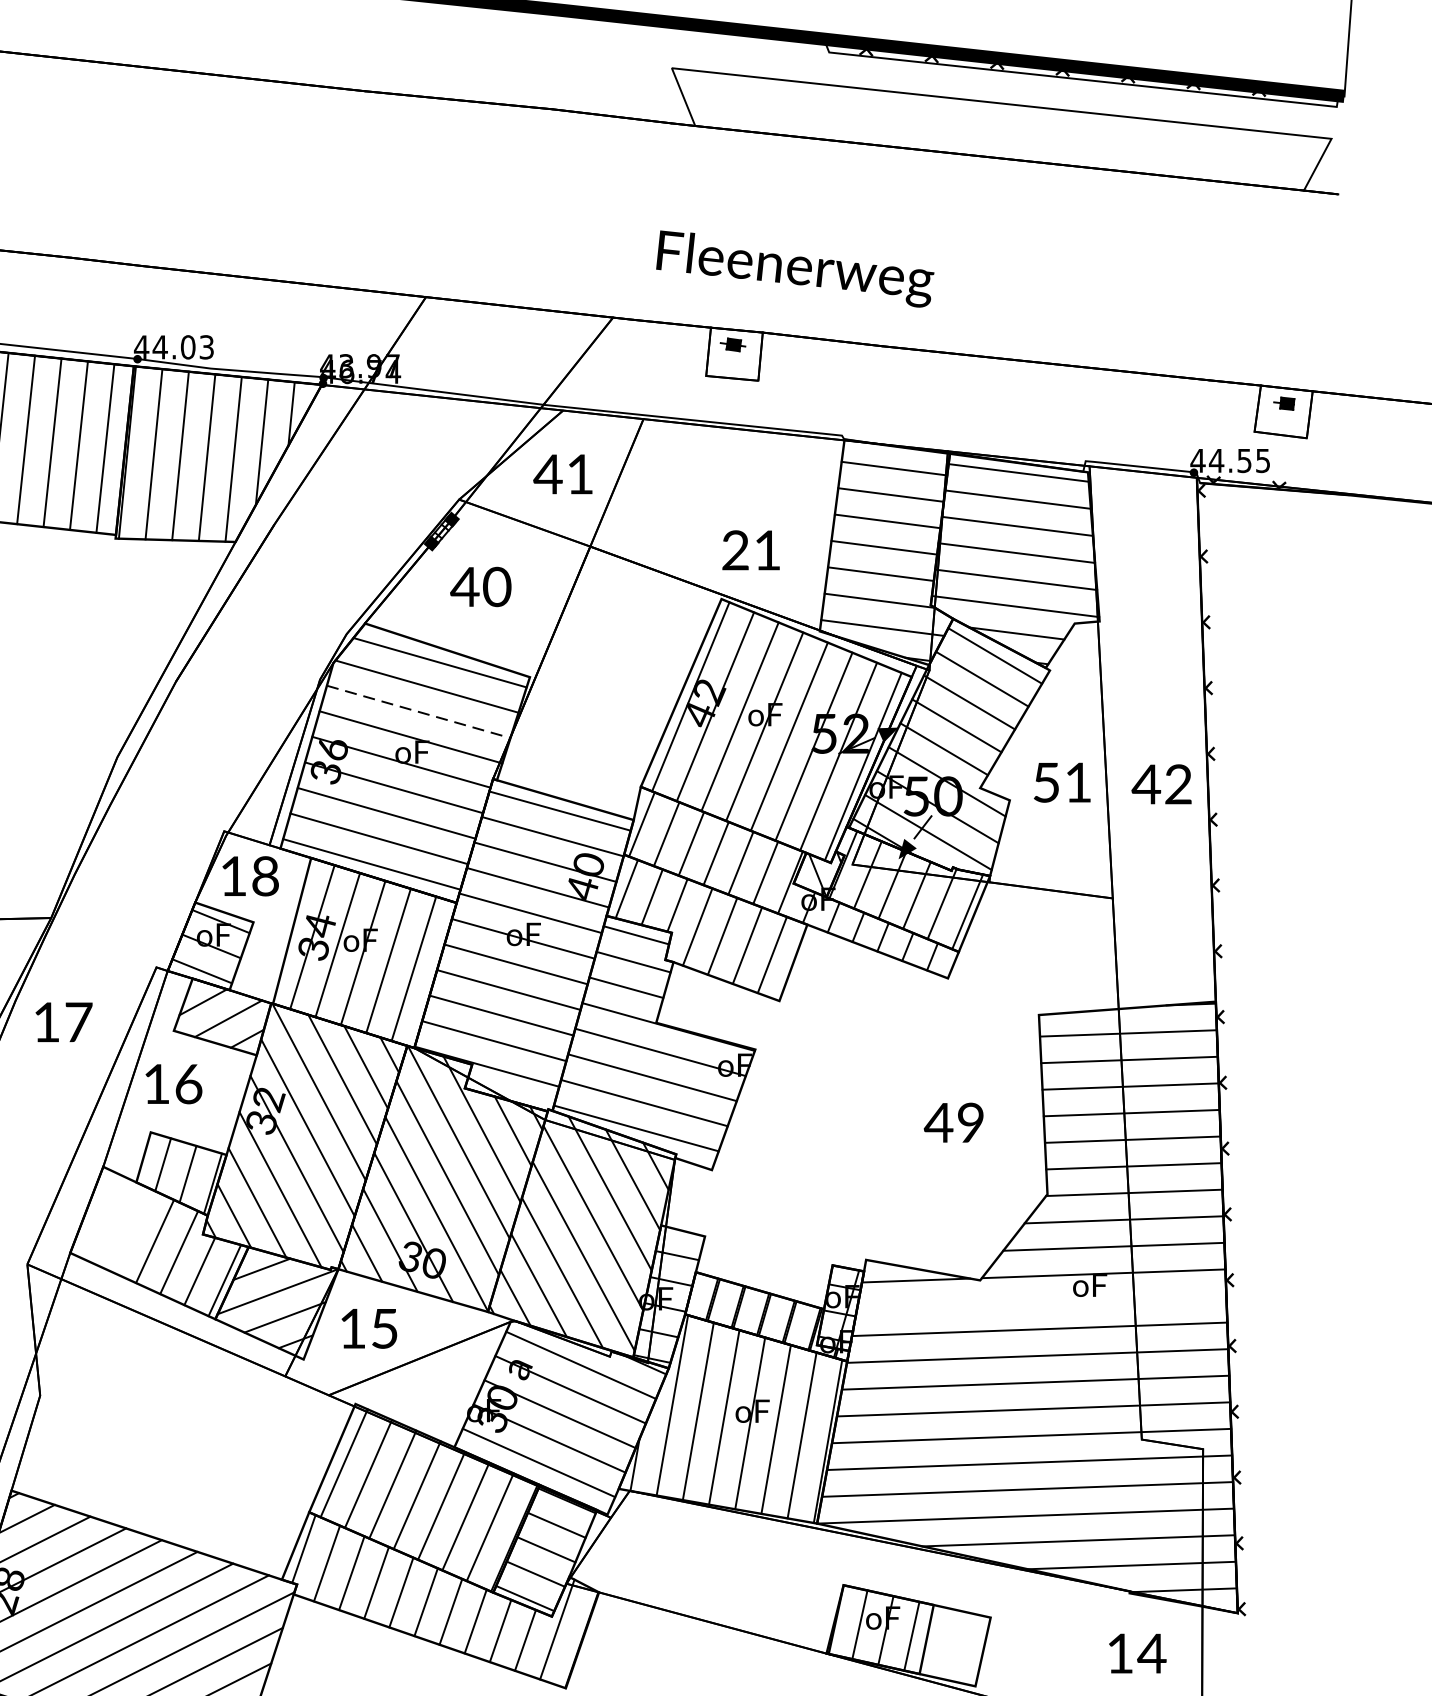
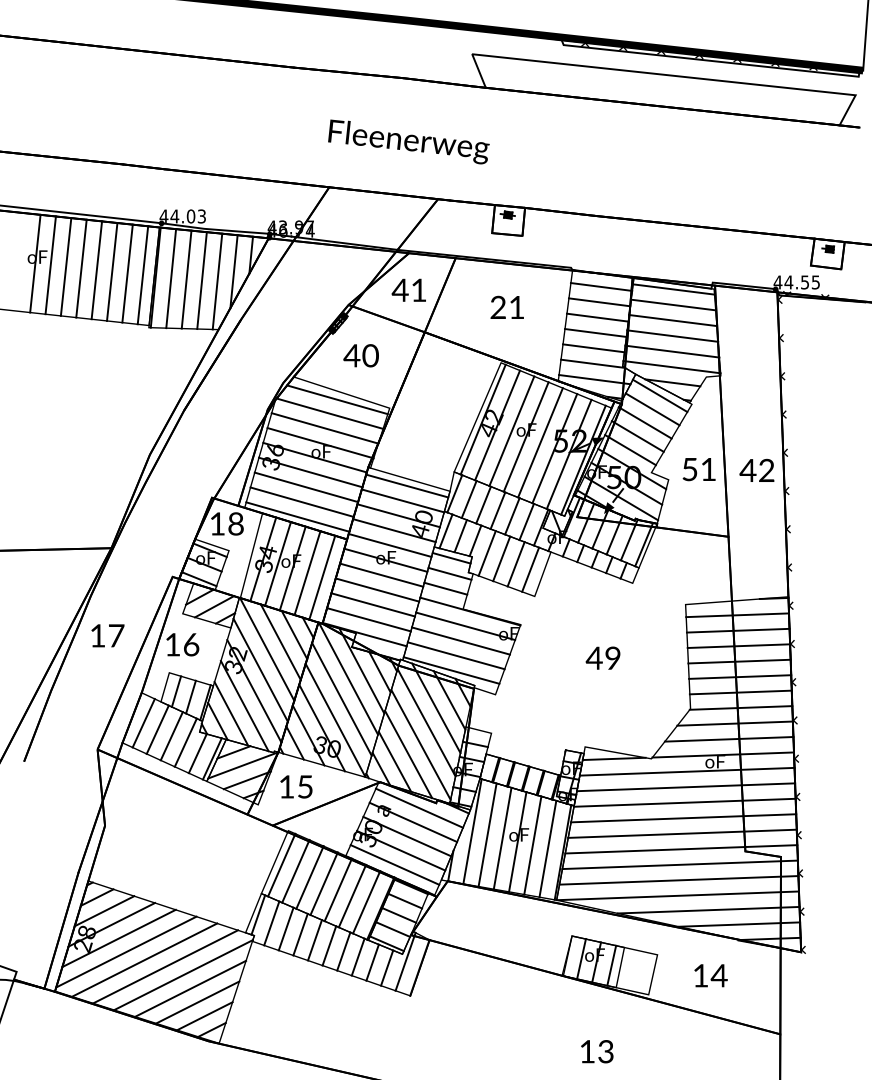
text: (794, 268) -> (408, 141), moved
text: (749, 548) -> (506, 306), moved
line: (419, 712) -> (325, 428), dashed -> solid
text: (63, 1021) -> (107, 635), moved
text: (952, 1121) -> (602, 657), moved
line: (106, 1219) -> (143, 723), added
line: (130, 1229) -> (157, 729), added
line: (1040, 1302) -> (686, 771), added
text: (1136, 1653) -> (710, 975), moved

